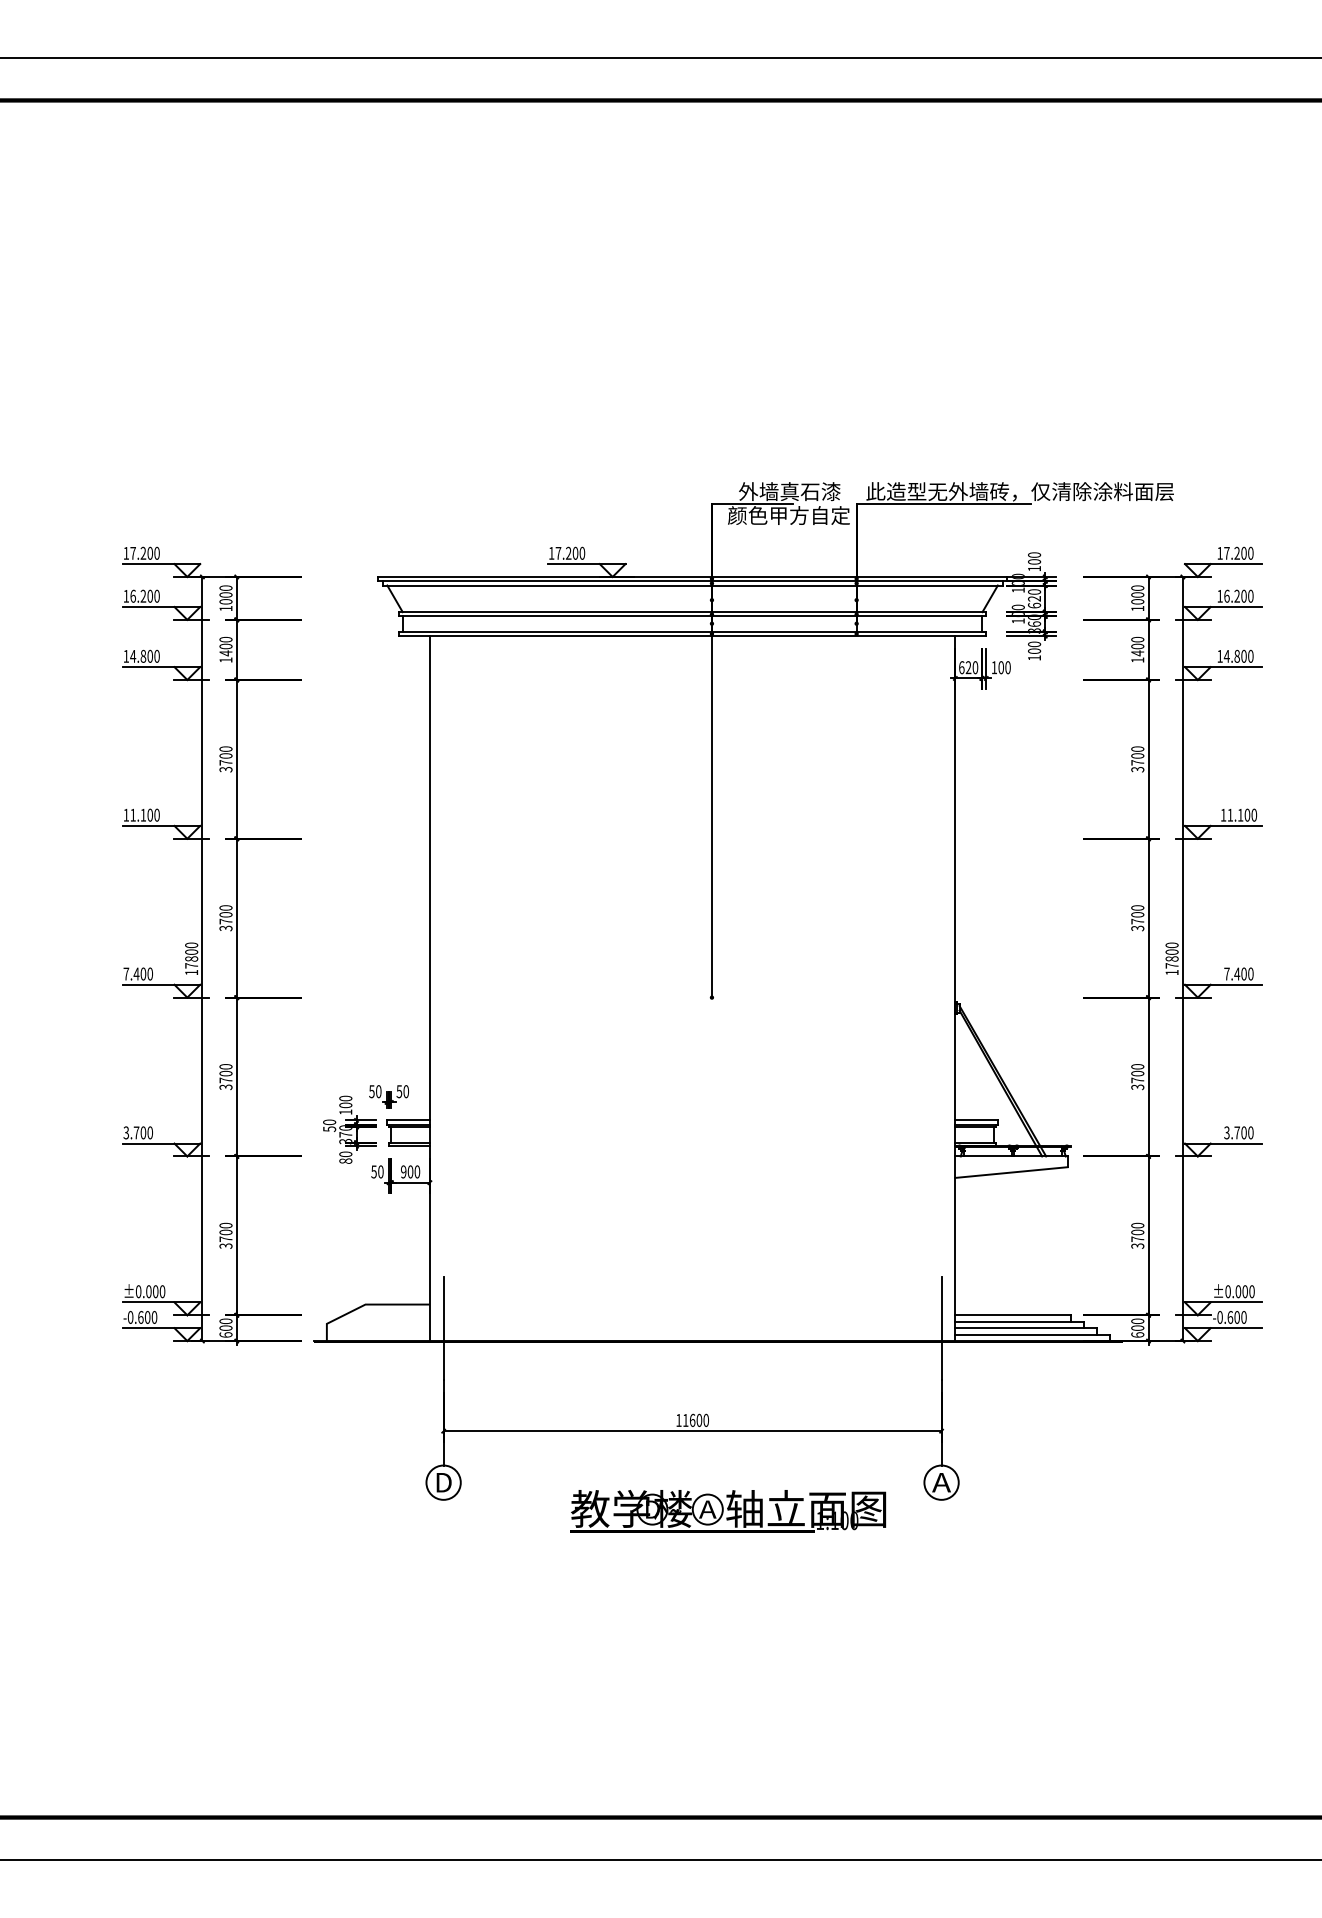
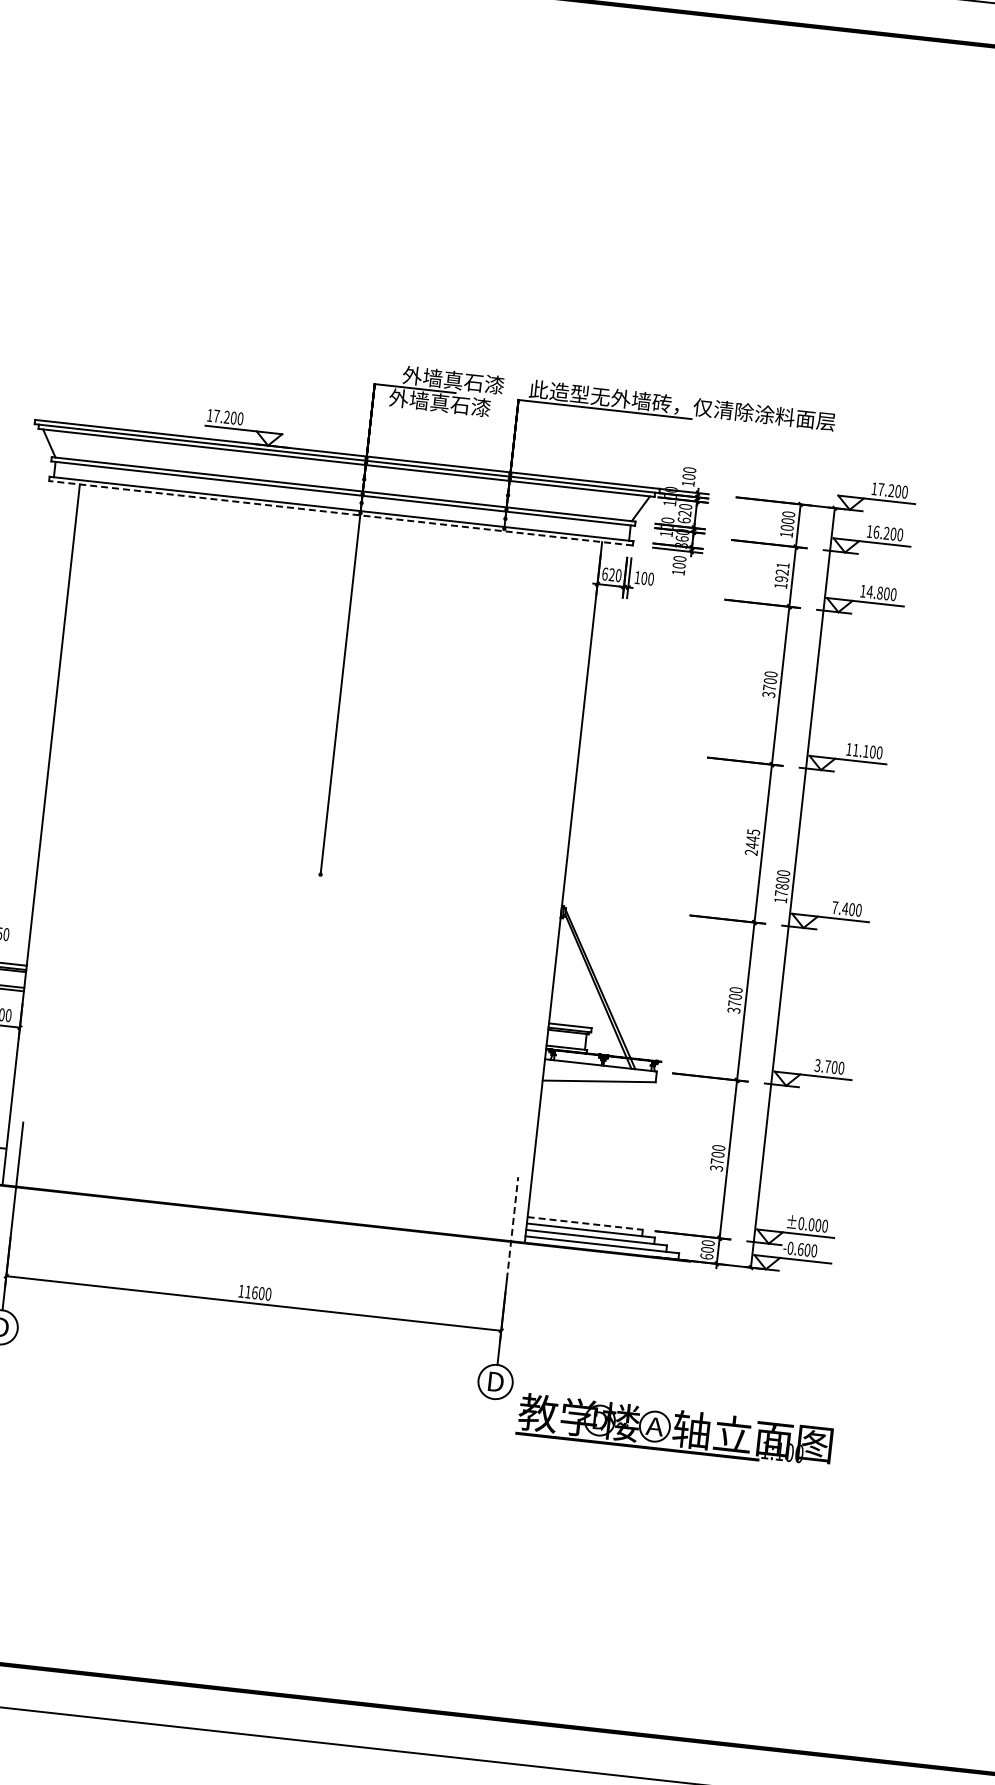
text: (788, 515) -> (449, 403), 颜色甲方自定 -> 外墙真石漆
line: (692, 636) -> (340, 513), solid -> dashed
text: (1137, 646) -> (782, 572), 1400 -> 1921
text: (1137, 918) -> (752, 842), 3700 -> 2445
line: (1013, 1315) -> (585, 1223), solid -> dashed
line: (941, 1328) -> (512, 1228), solid -> dashed
text: (941, 1482) -> (495, 1381), A -> D
part: (728, 1511) -> (675, 1430), moved

